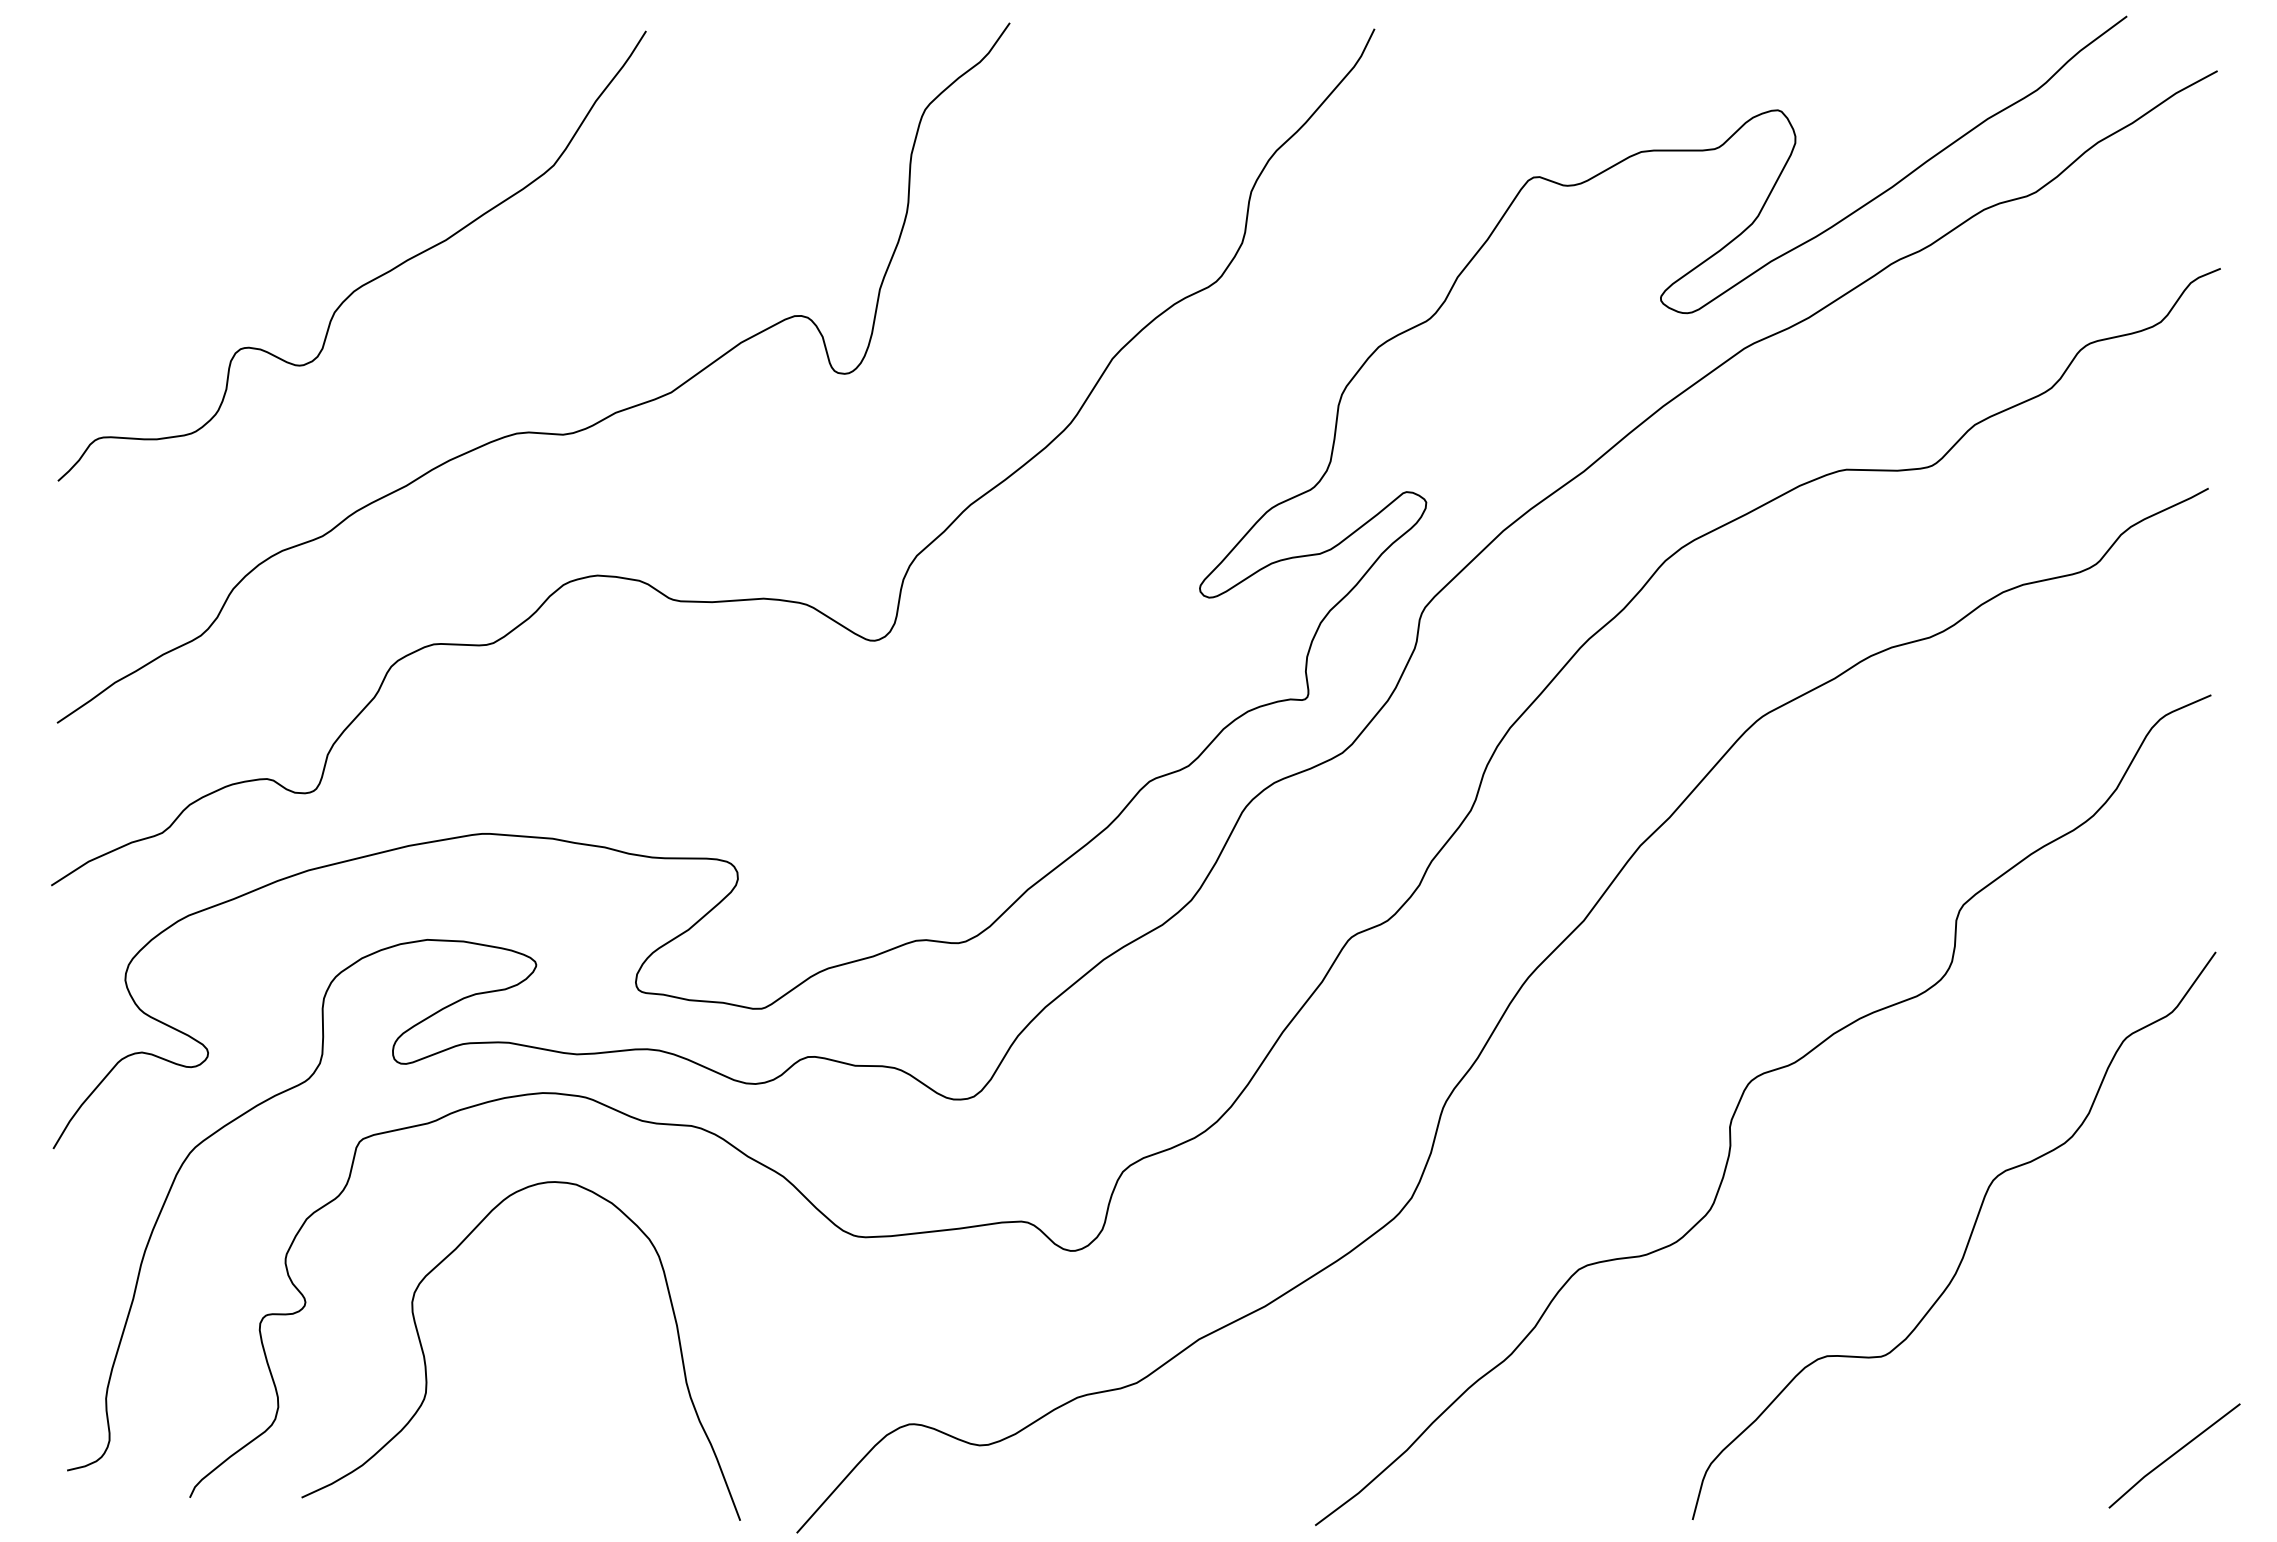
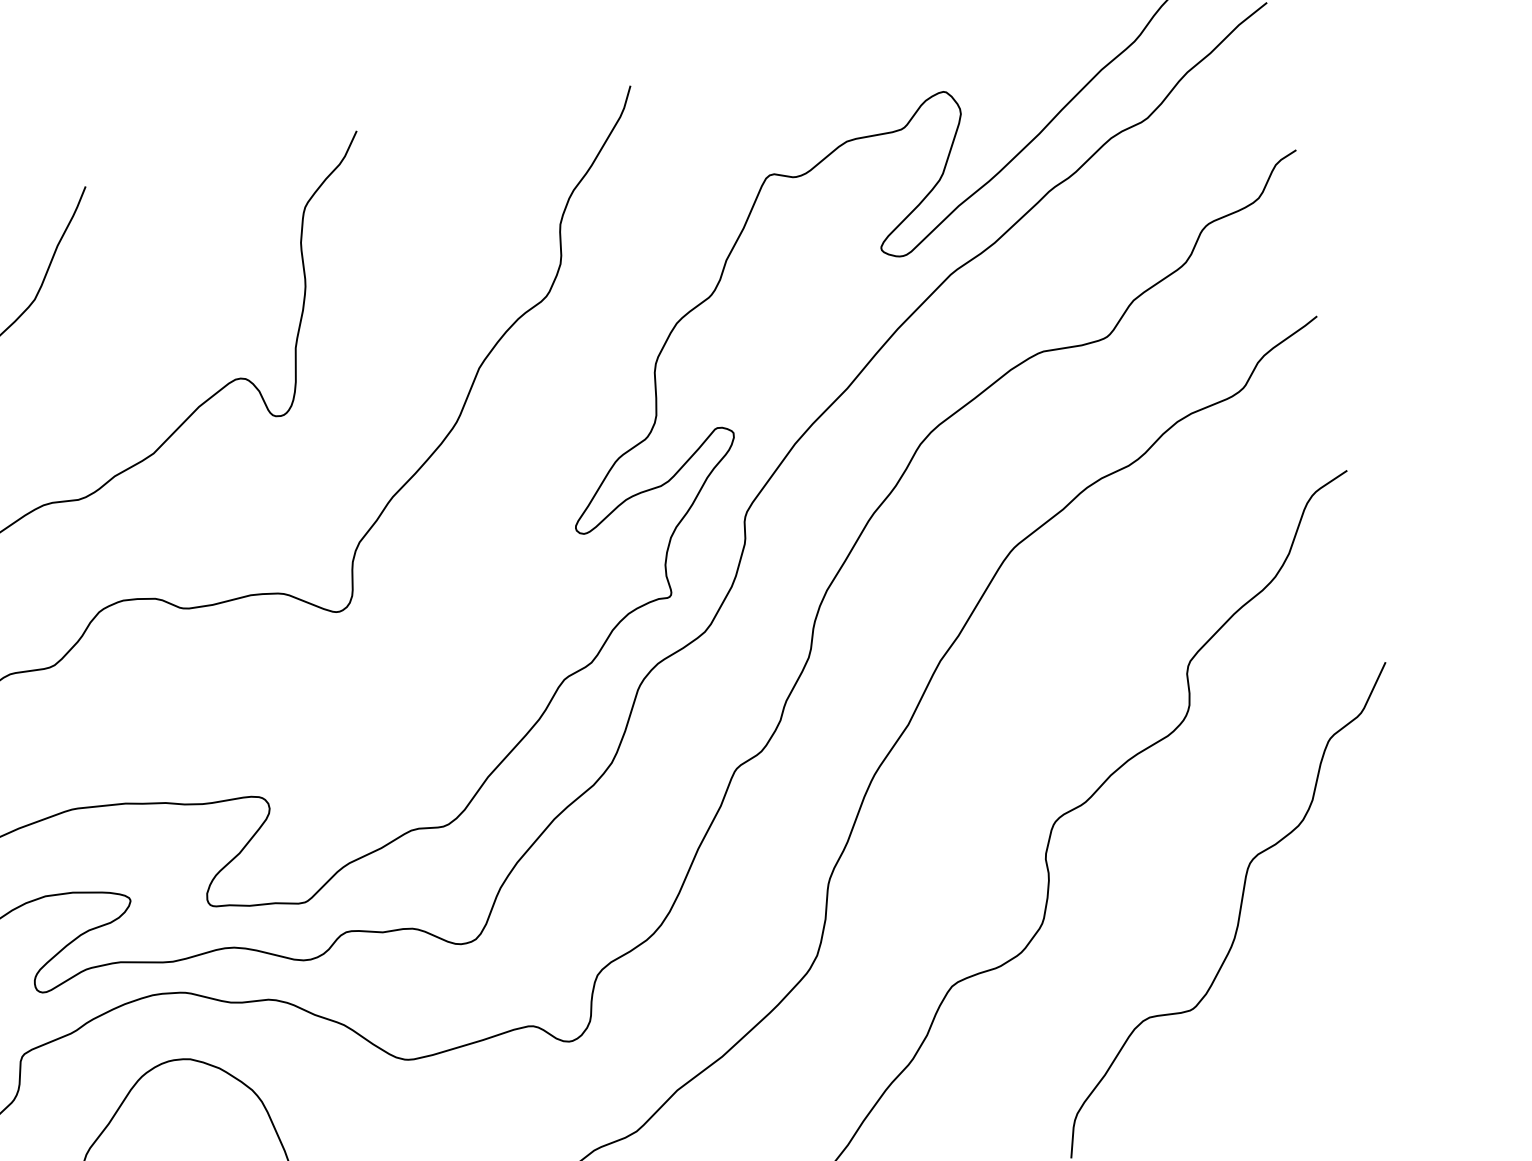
line: (2174, 1455) -> (1423, 1044), removed

